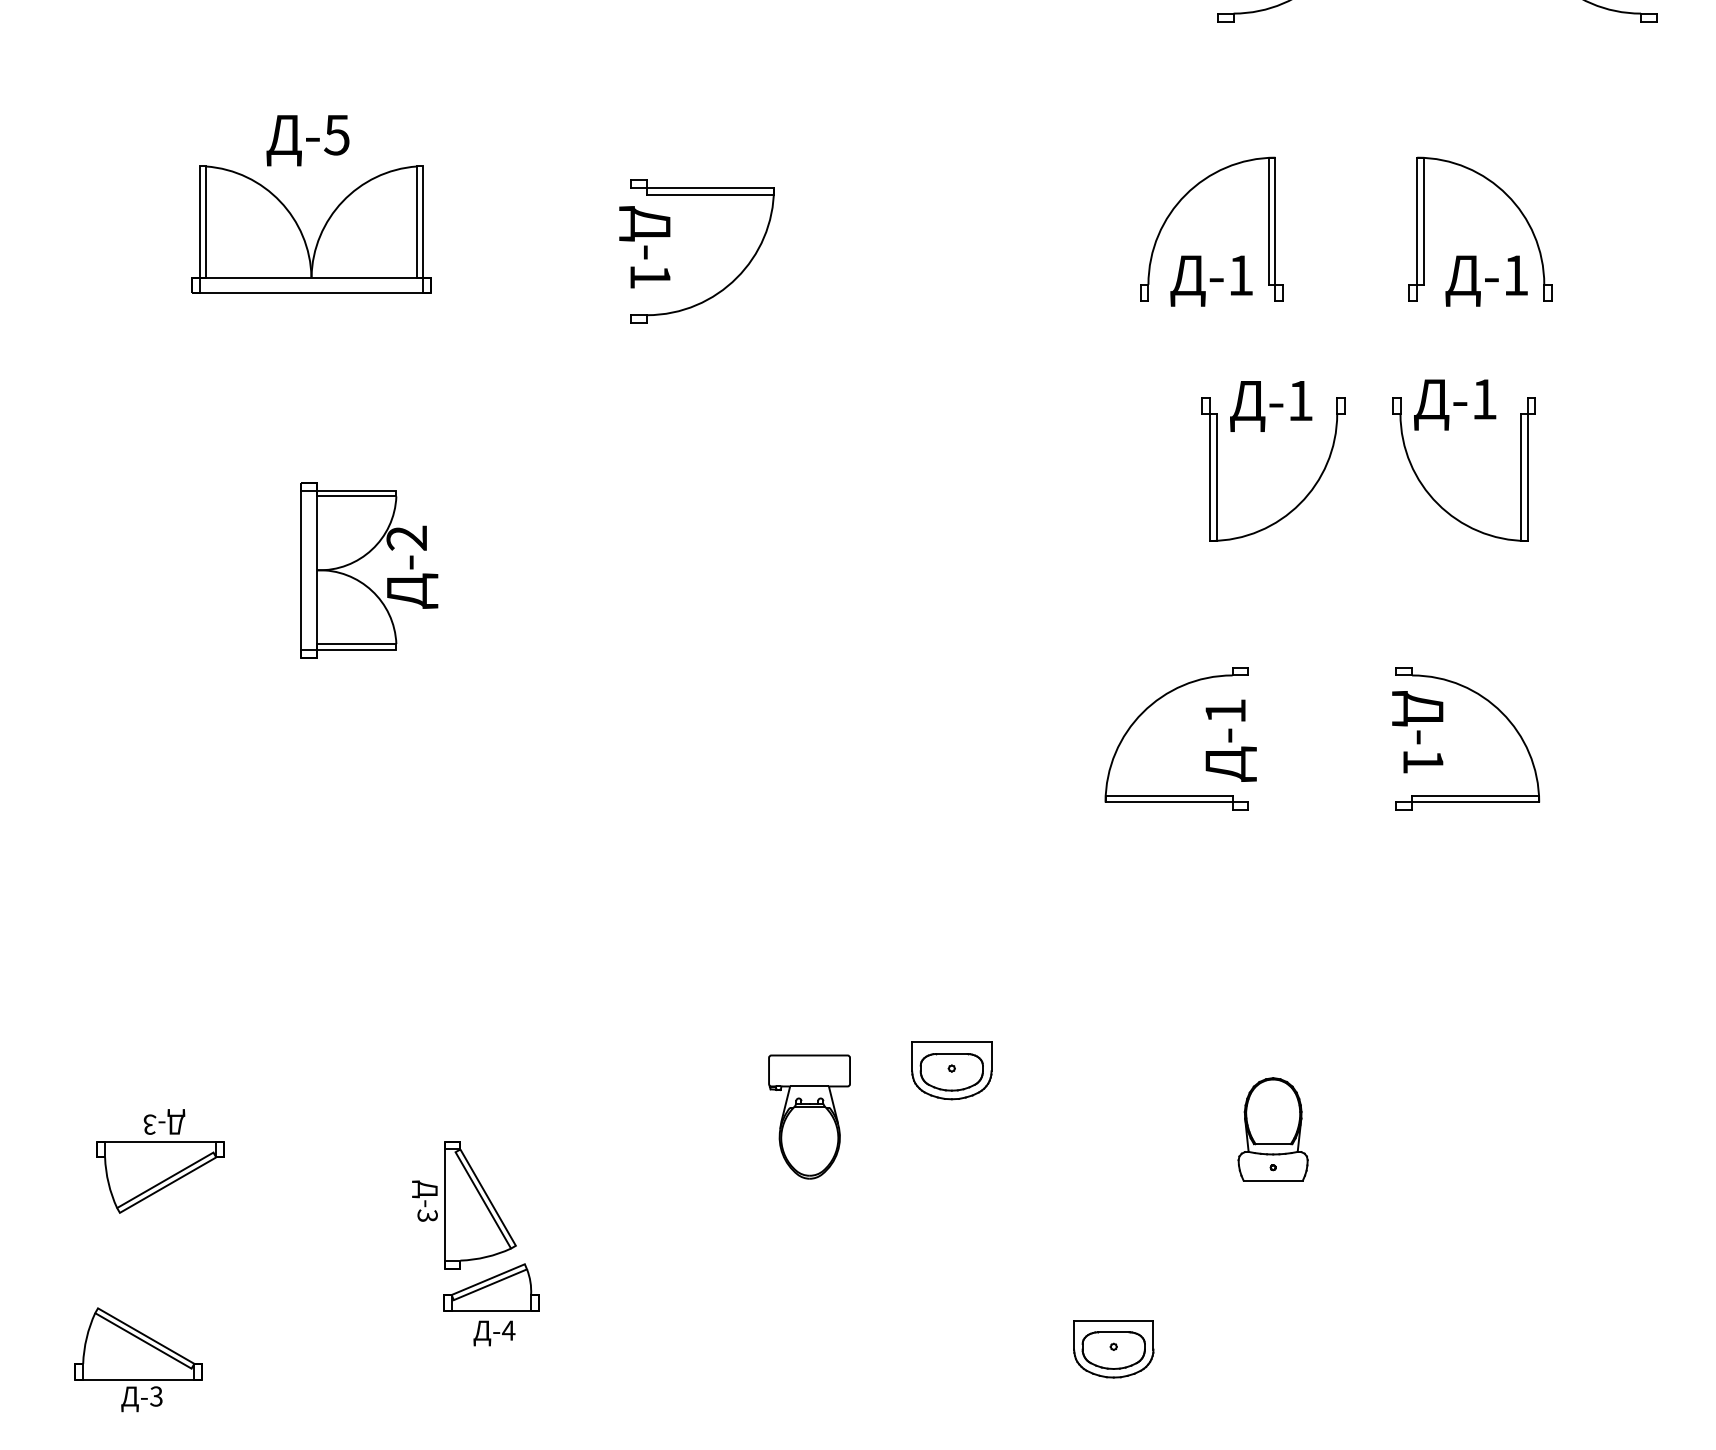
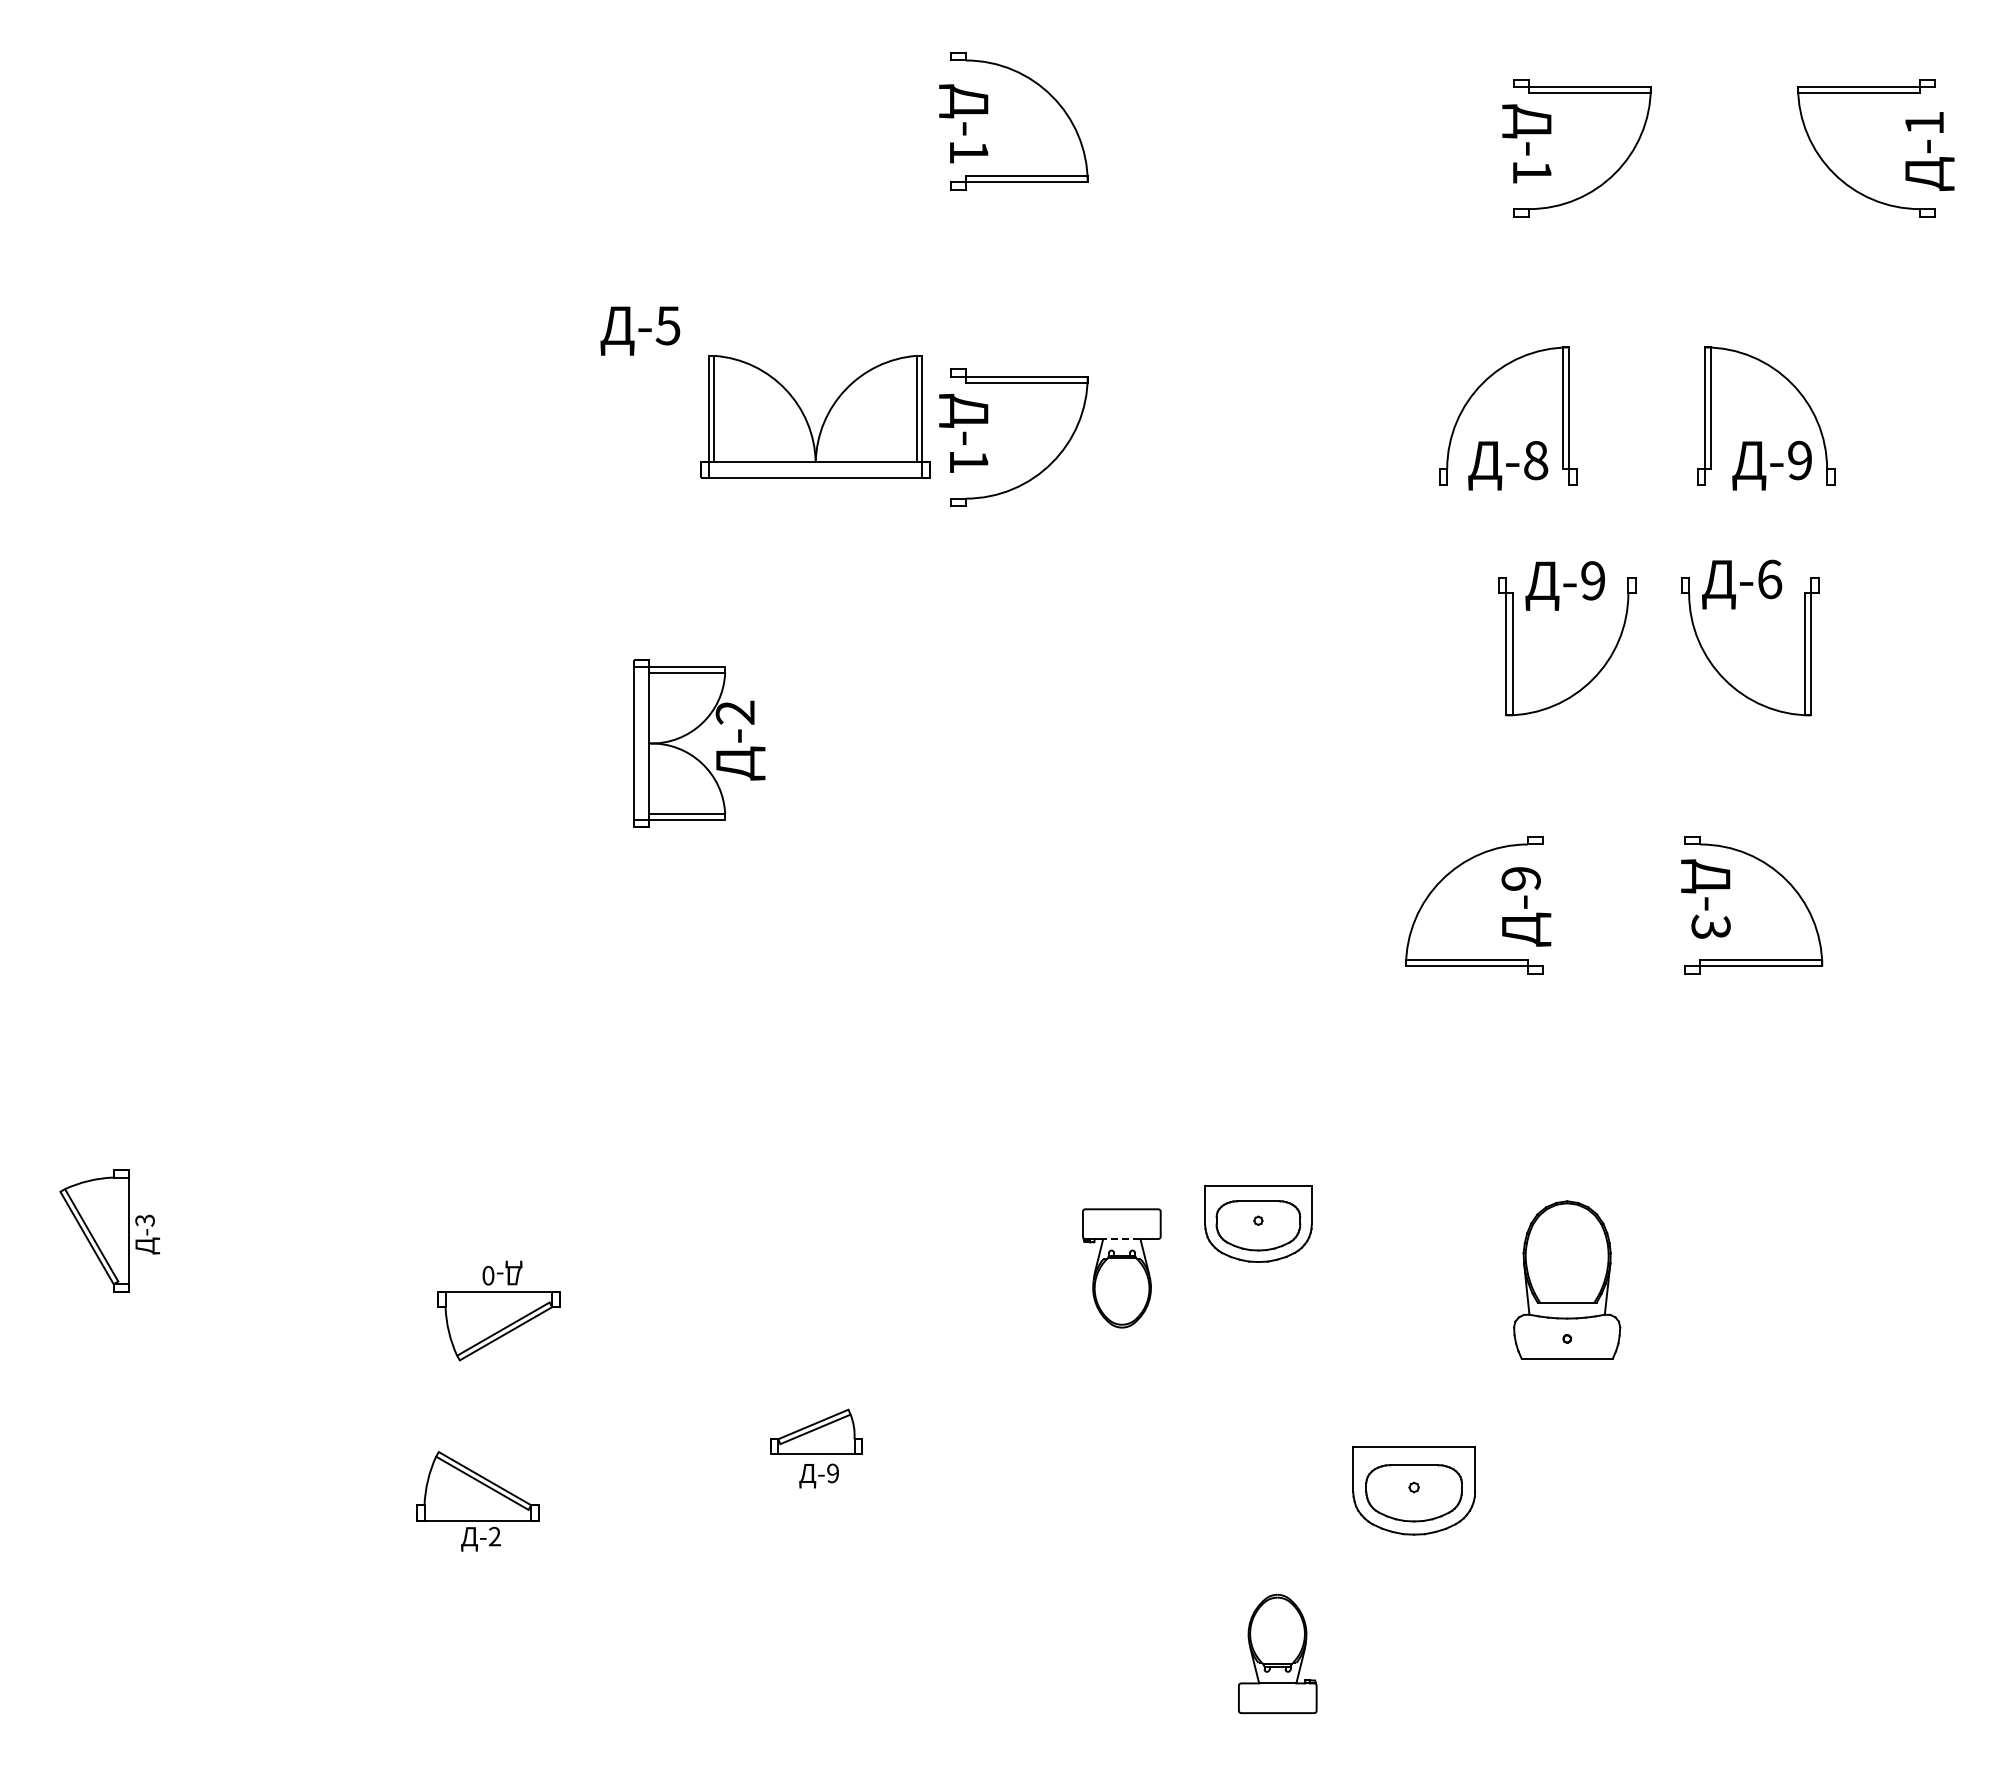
part: (302, 233) -> (807, 420), moved
text: (1241, 275) -> (1536, 460), -1 -> -8
text: (1515, 275) -> (1799, 460), -1 -> -9
text: (1485, 399) -> (1770, 579), -1 -> -6
text: (1299, 400) -> (1592, 580), -1 -> -9
text: (1224, 710) -> (1520, 878), -1 -> -9
text: (1422, 760) -> (1710, 926), -1 -> -3
part: (951, 1071) -> (1258, 1224), size x1.4
line: (809, 1086) -> (1121, 1239), solid -> dashed
text: (149, 1124) -> (488, 1275), -3 -> -0
part: (1272, 1129) -> (1566, 1280), size x1.6
part: (464, 1204) -> (790, 1352), removed
text: (508, 1330) -> (832, 1473), -4 -> -9
part: (1113, 1349) -> (1413, 1491), size x1.6
text: (156, 1396) -> (494, 1536), -3 -> -2

